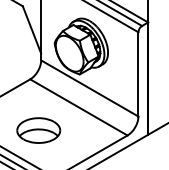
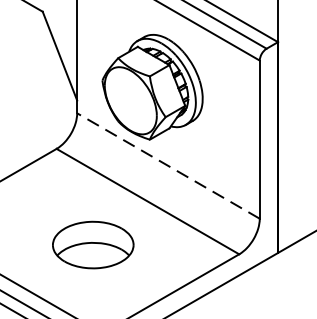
line: (89, 88) -> (167, 166), solid -> dashed
part: (38, 130) -> (92, 244), moved

